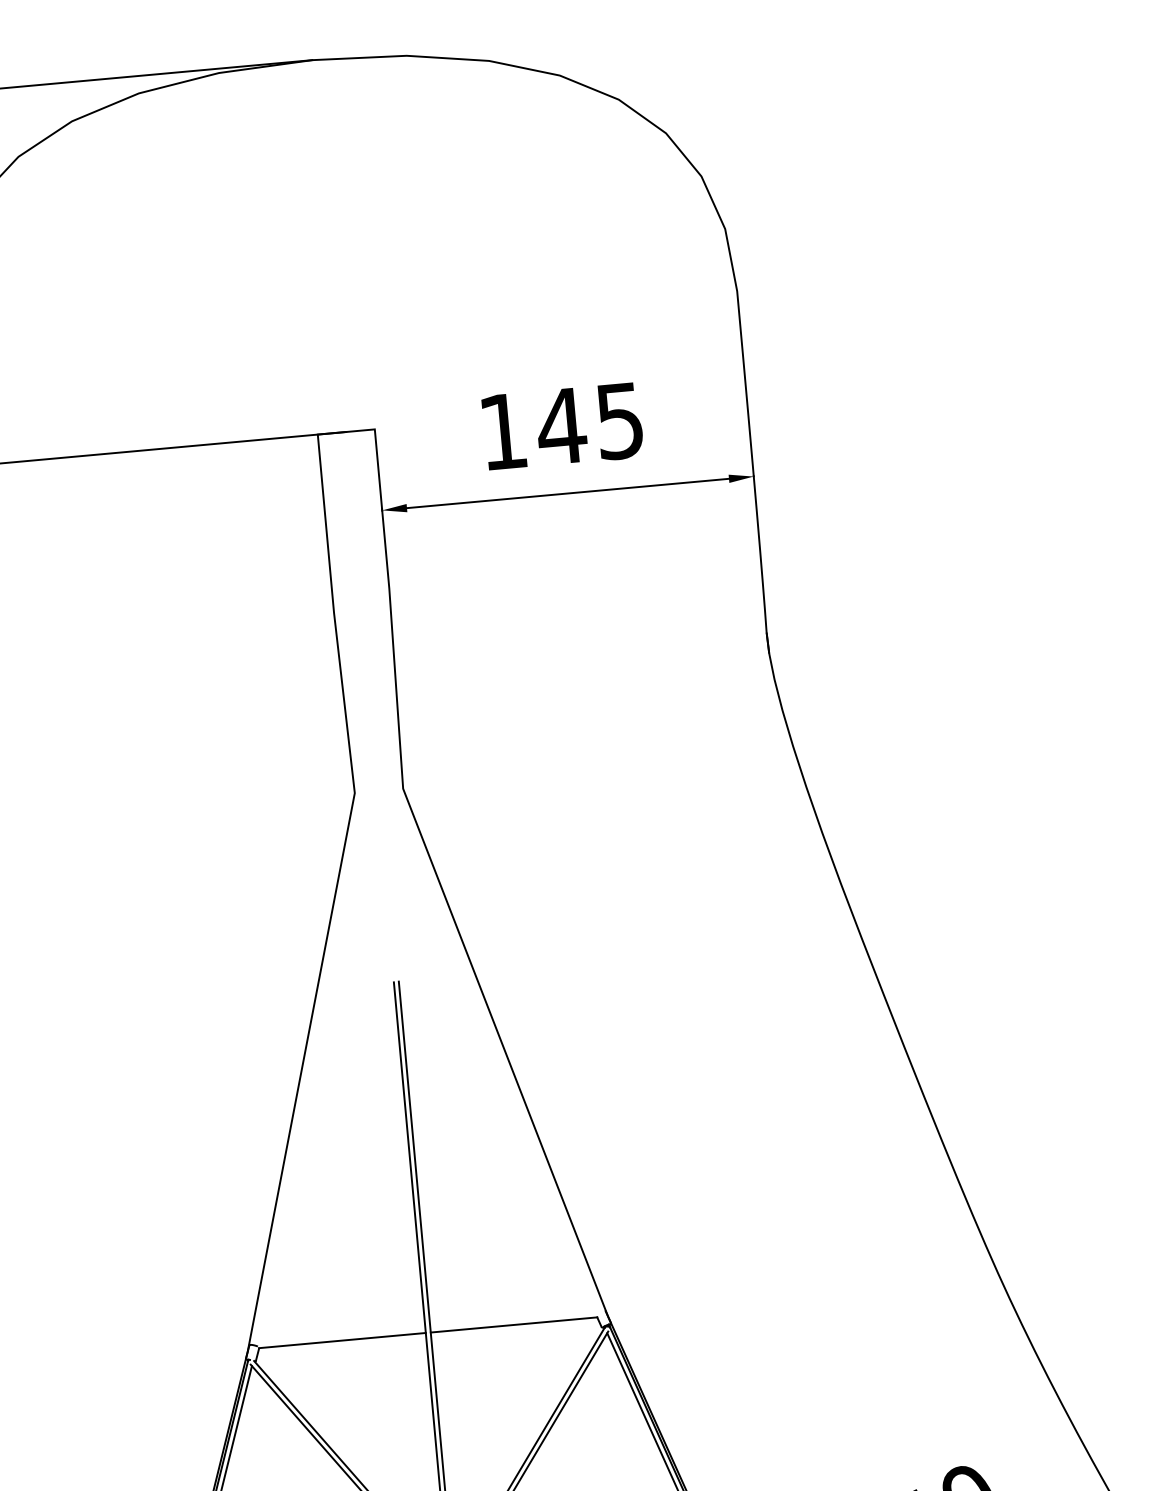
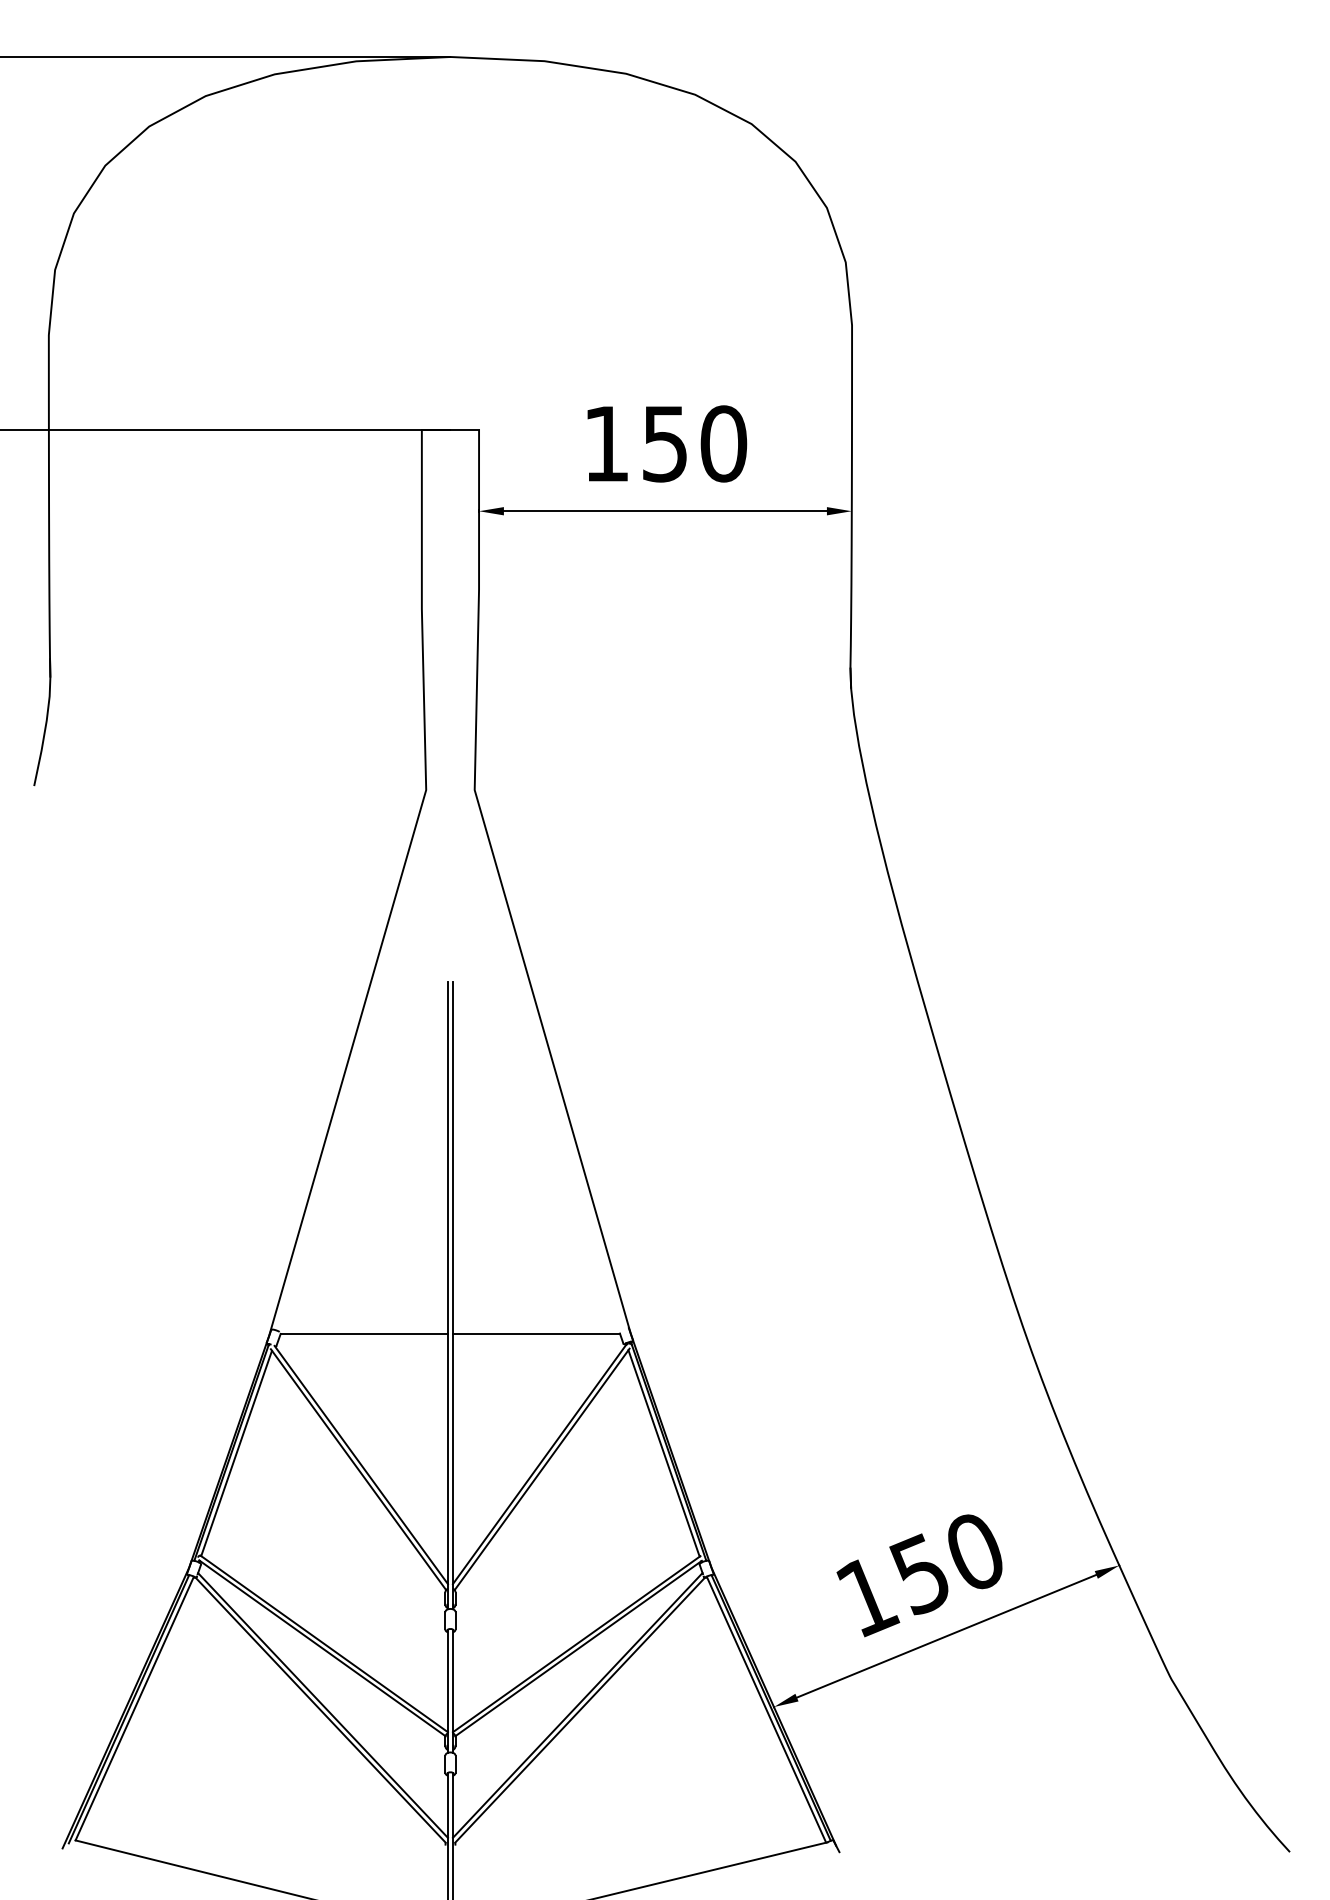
text: (589, 423) -> (693, 443), 145 -> 150

